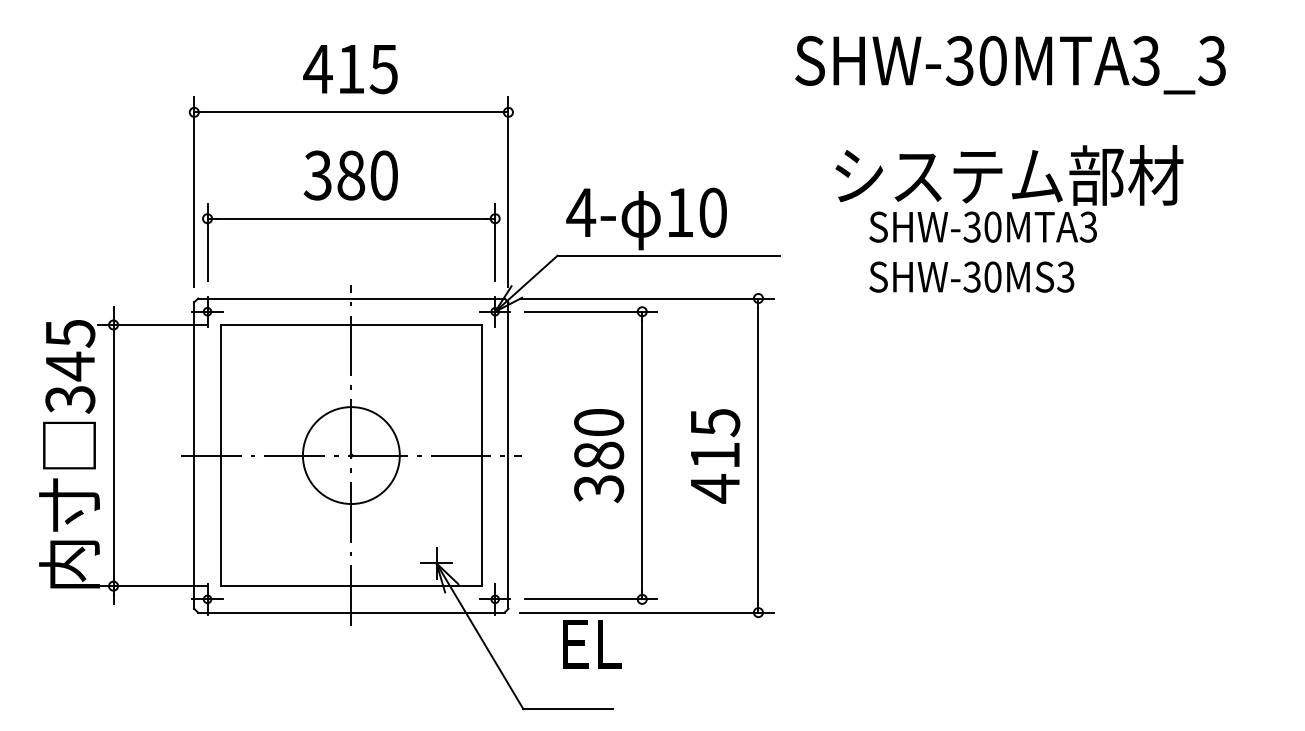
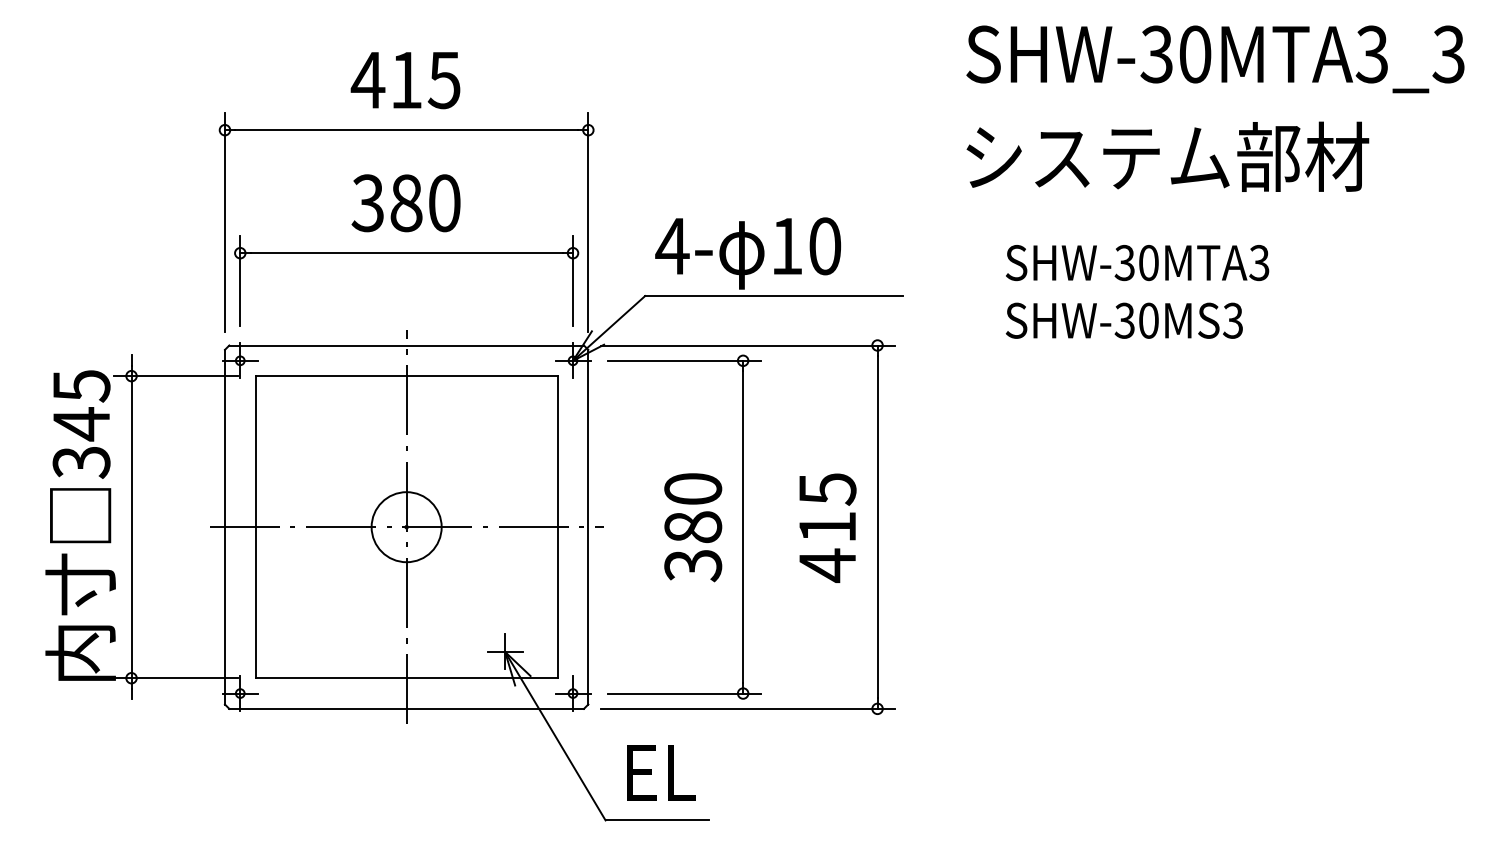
text: (1010, 65) -> (1215, 59), moved
text: (1009, 175) -> (1167, 156), moved
circle: (351, 455) -> (406, 527), size x0.62
text: (592, 644) -> (661, 773), moved

